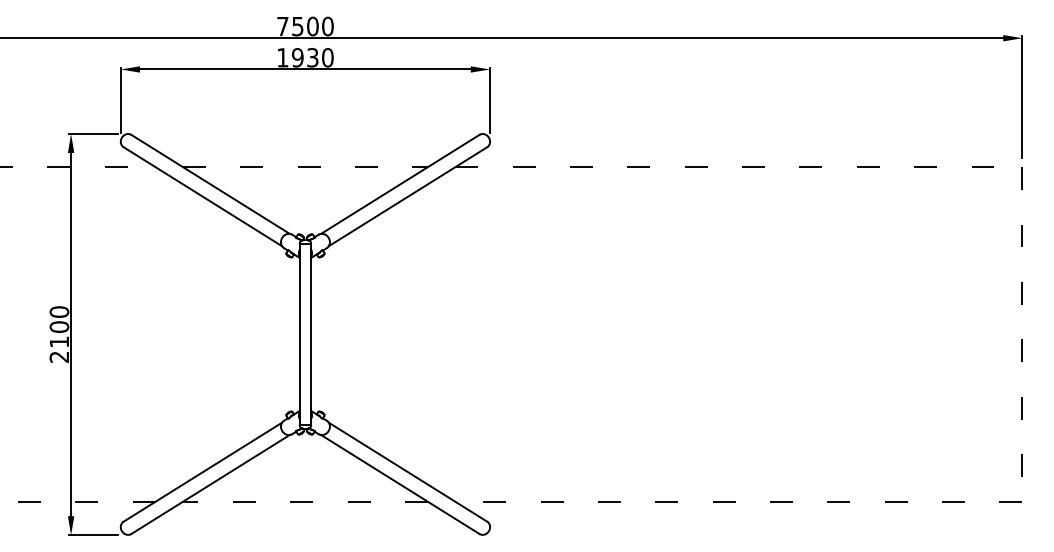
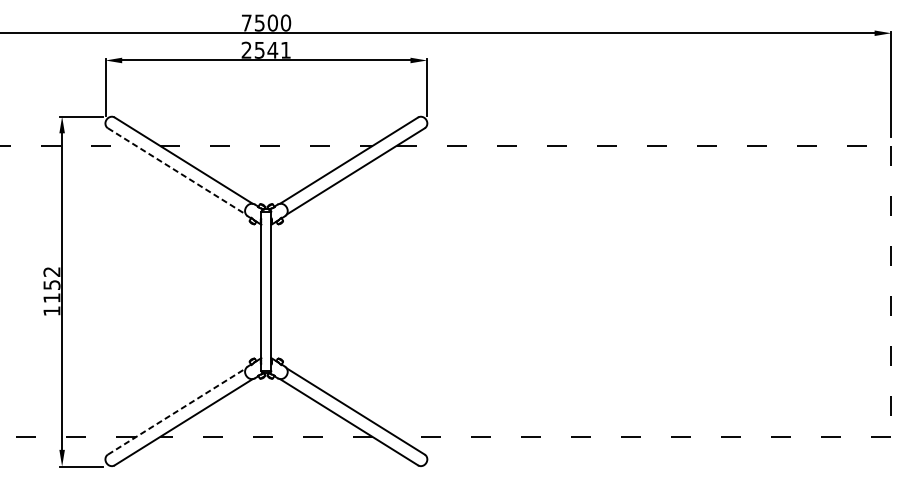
text: (305, 57) -> (266, 50), 1930 -> 2541
line: (203, 197) -> (177, 172), solid -> dashed
text: (59, 334) -> (52, 291), 2100 -> 1152
line: (203, 471) -> (177, 410), solid -> dashed

